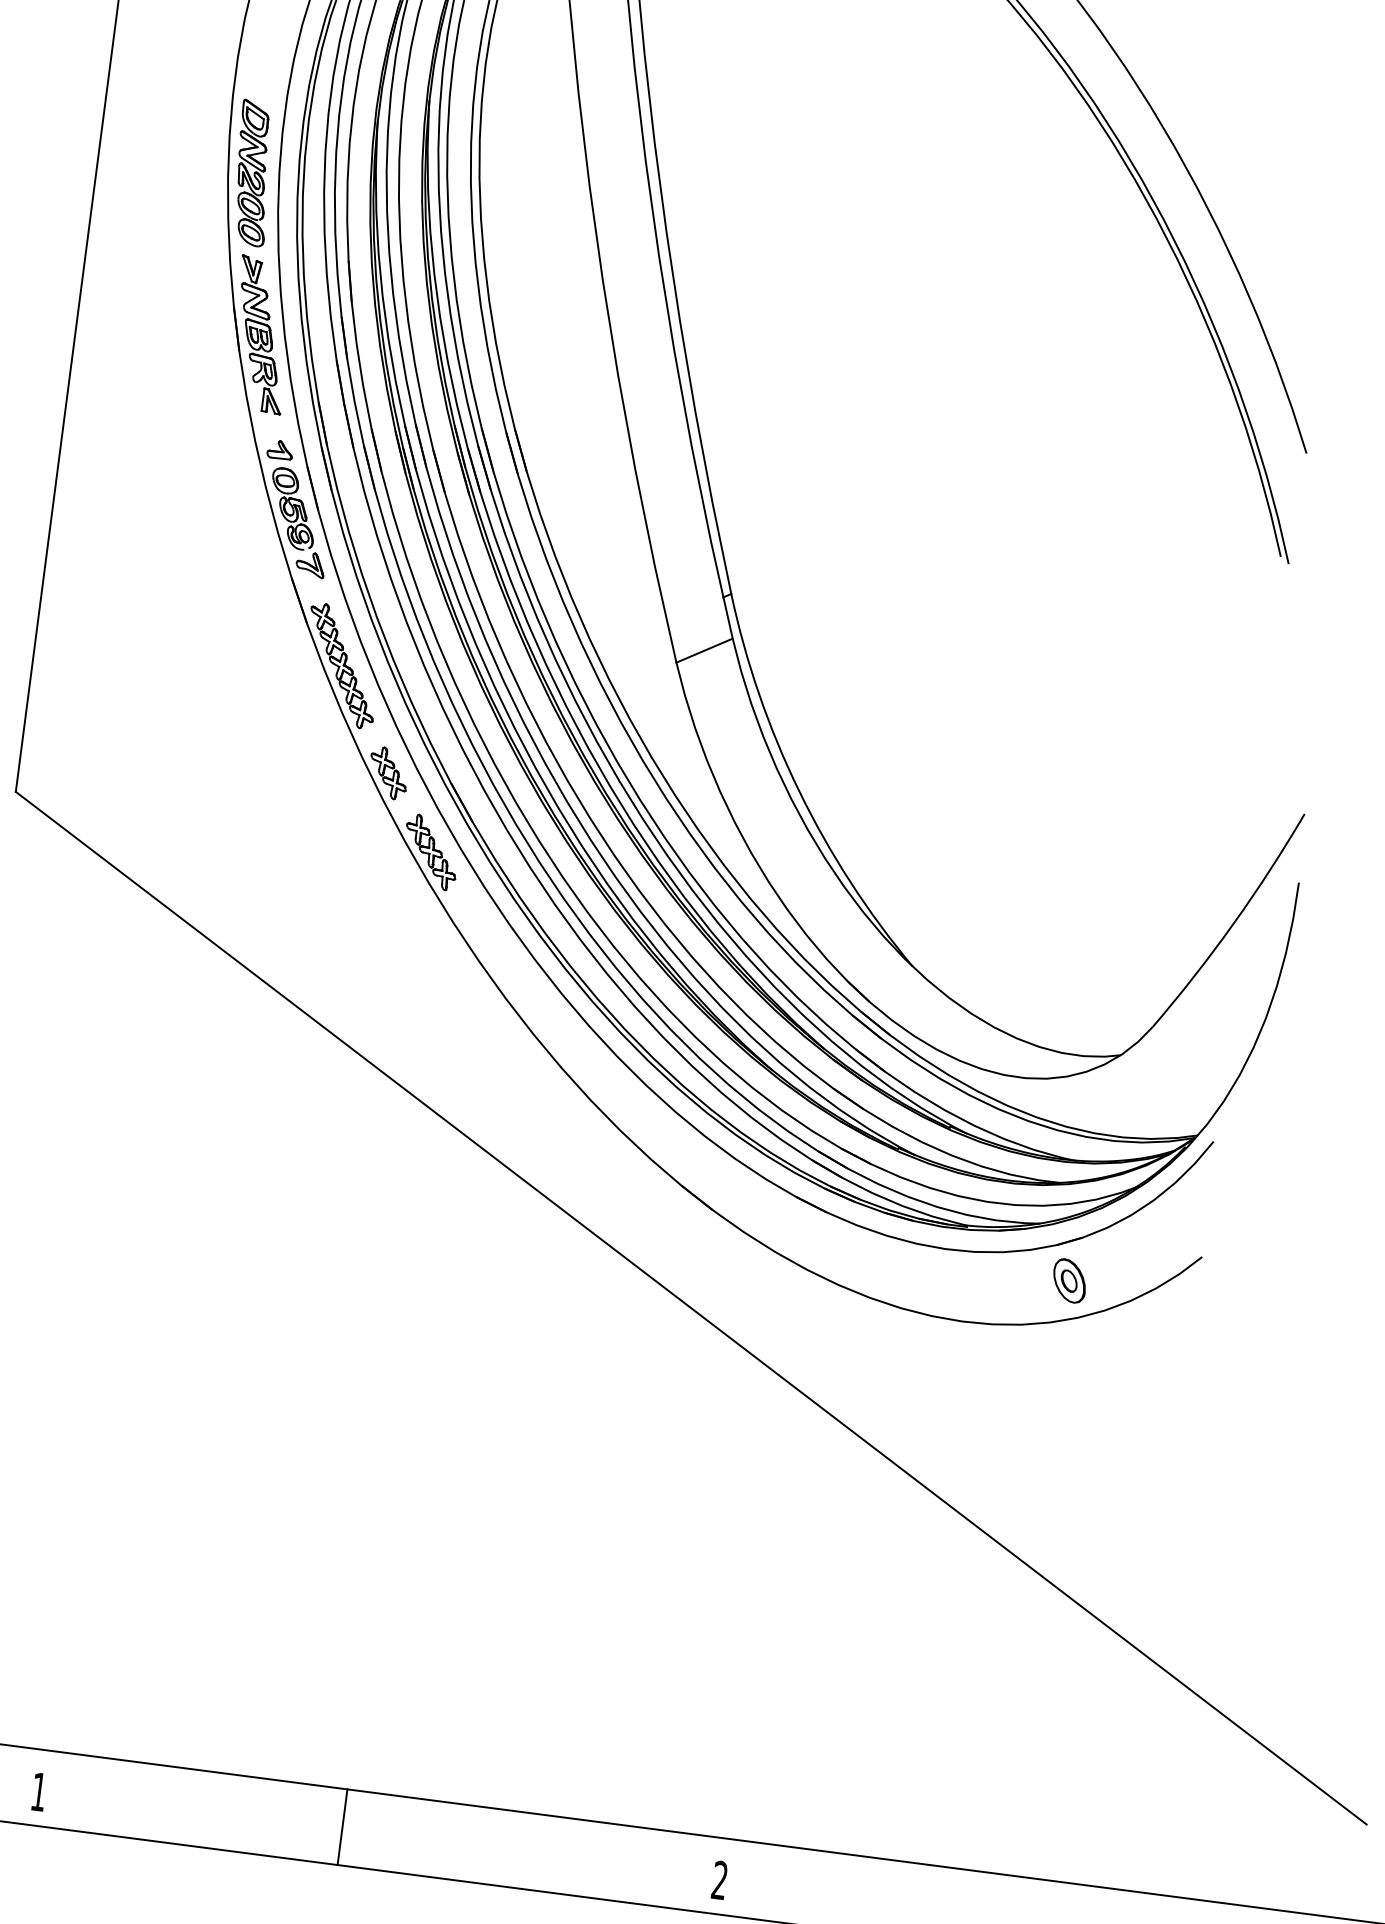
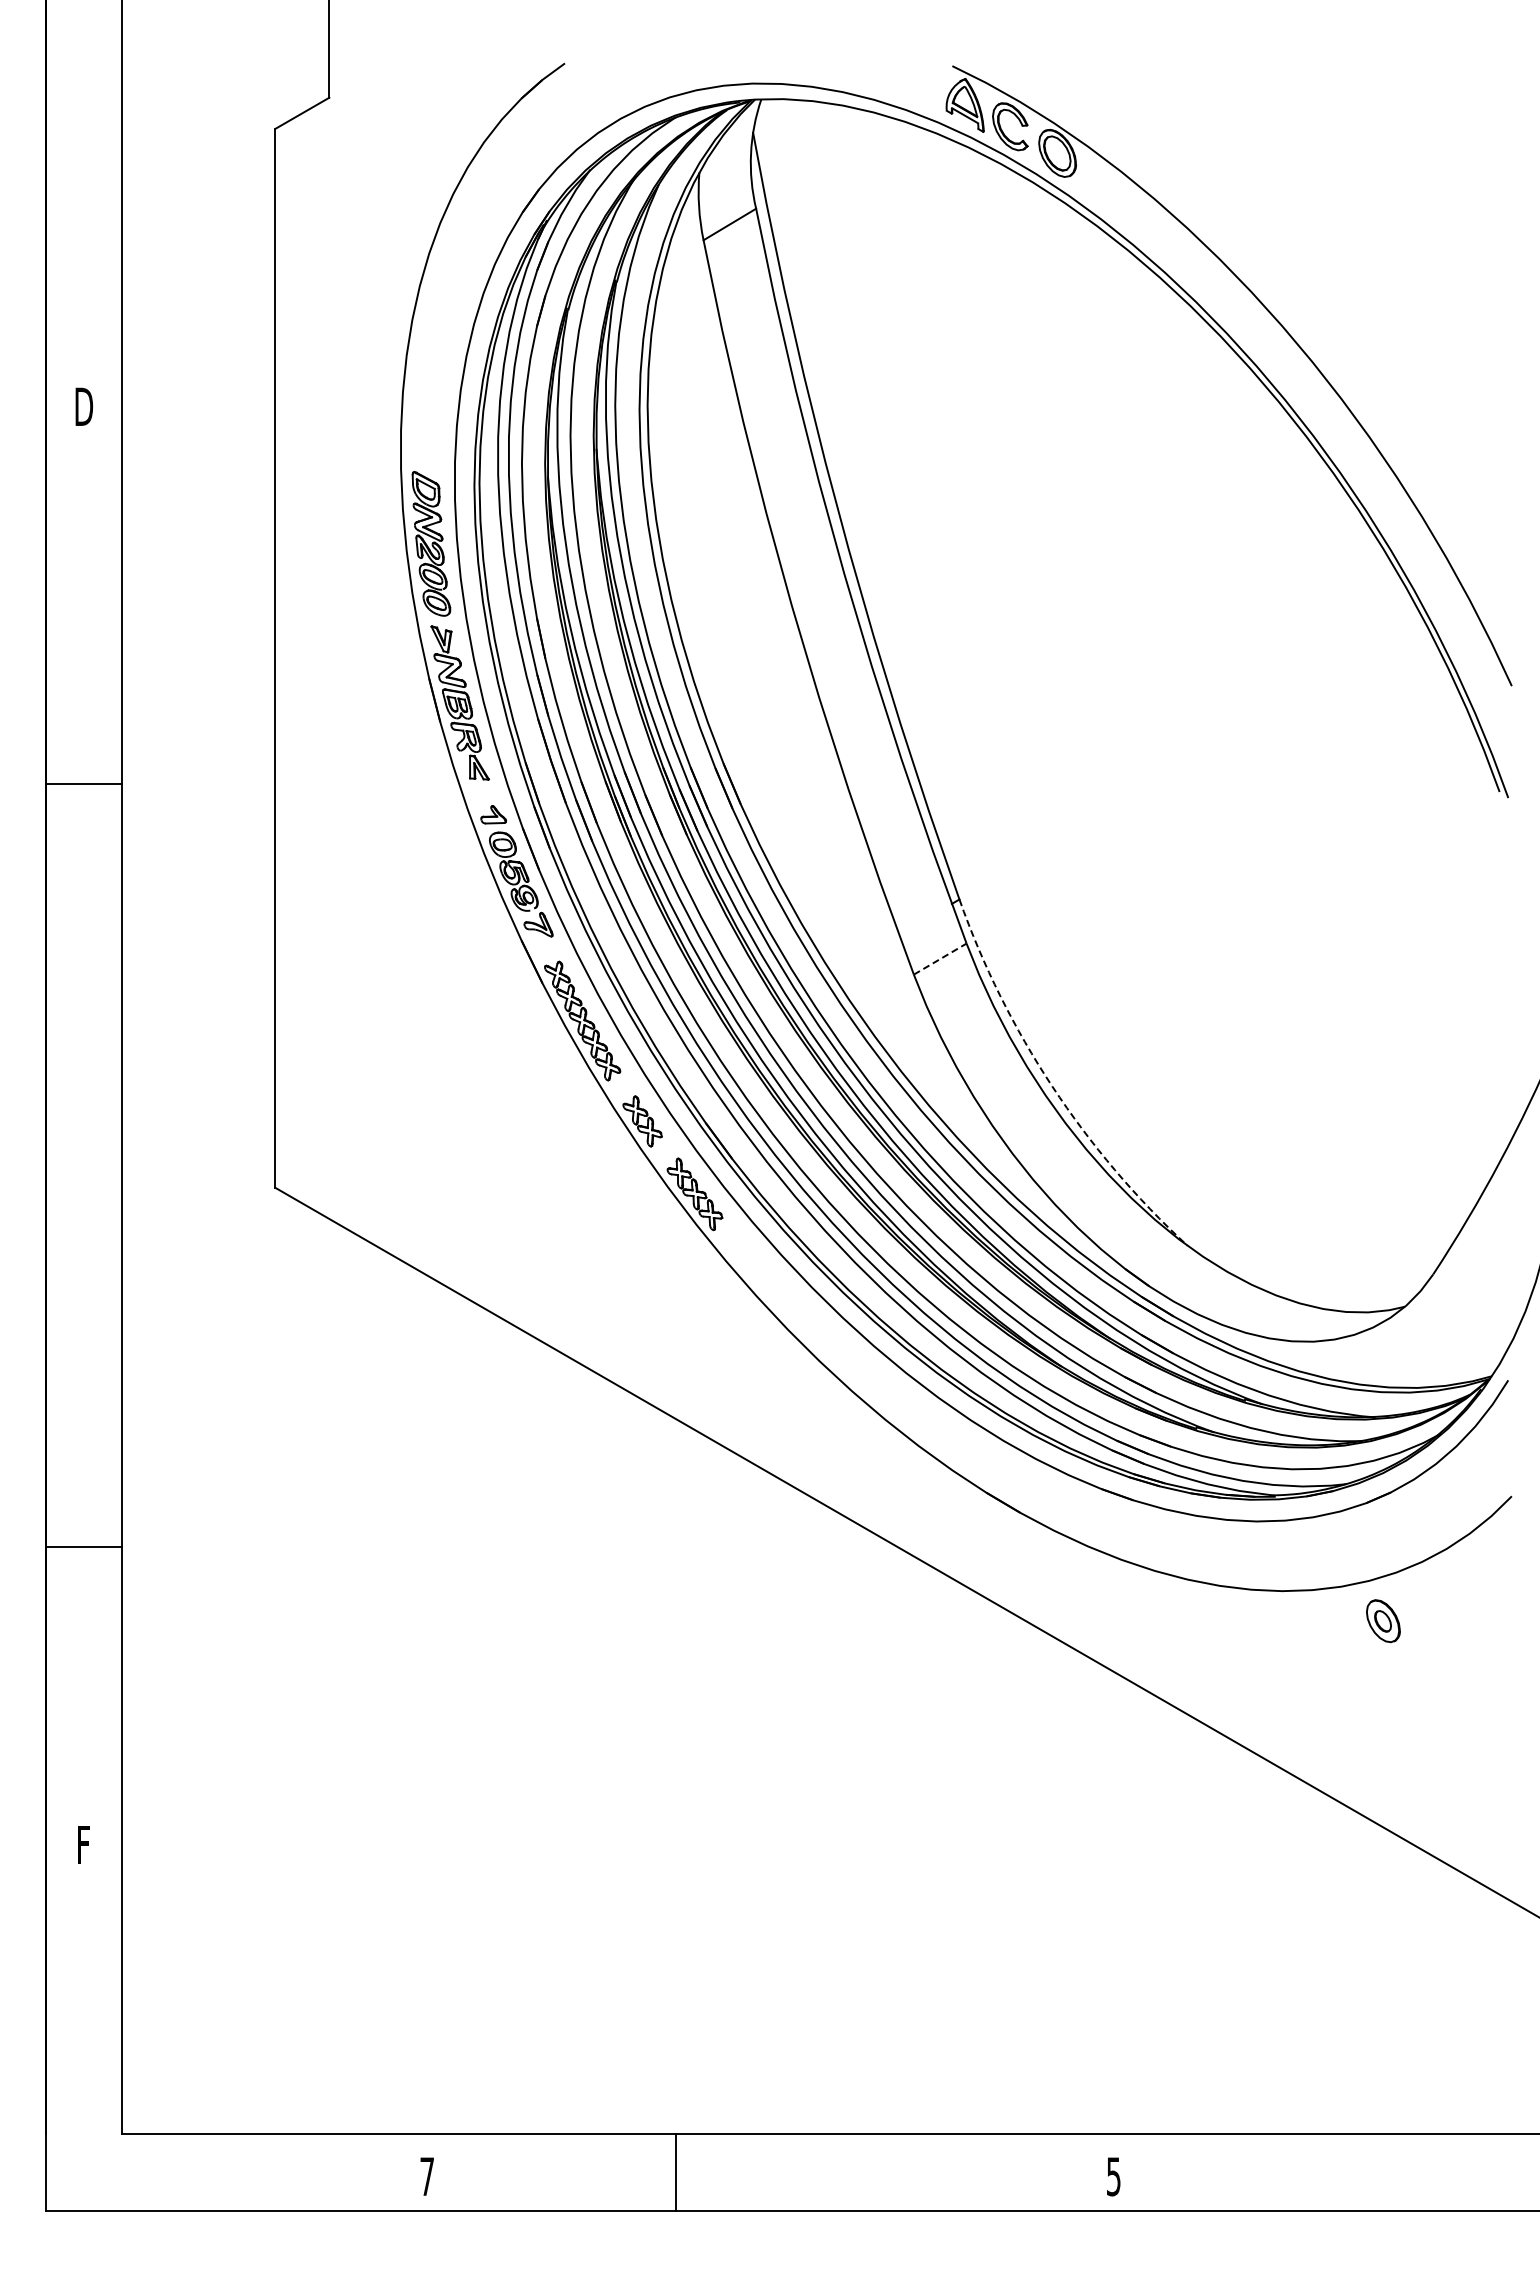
line: (704, 651) -> (940, 959), solid -> dashed
arc: (799, 791) -> (1052, 1086), solid -> dashed
part: (1069, 1281) -> (1383, 1621), moved
text: (38, 1791) -> (426, 2176), 1 -> 7
line: (342, 1827) -> (675, 2172), moved
text: (719, 1880) -> (1113, 2176), 2 -> 5

